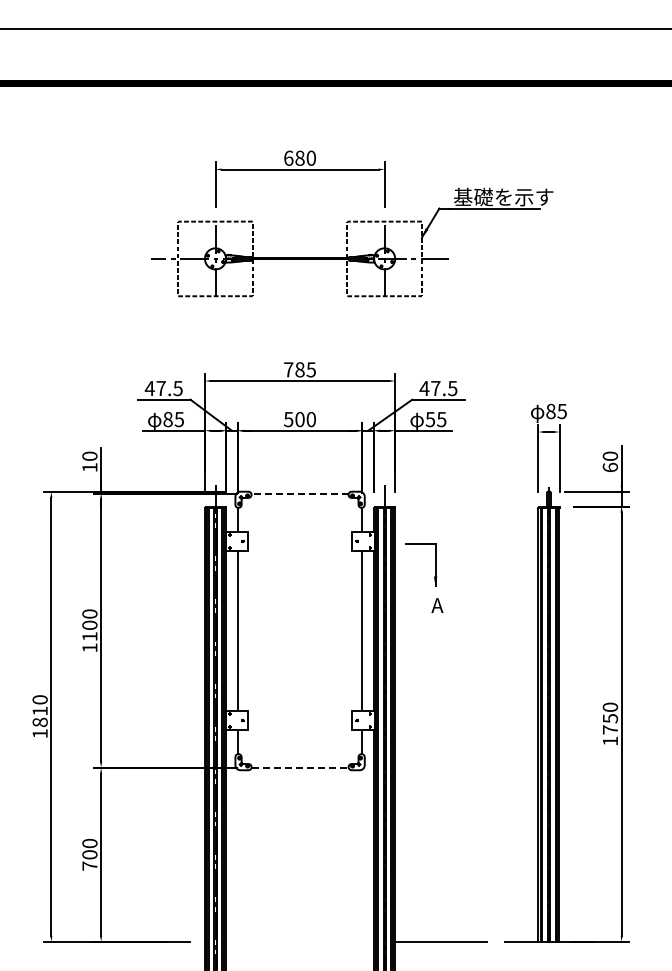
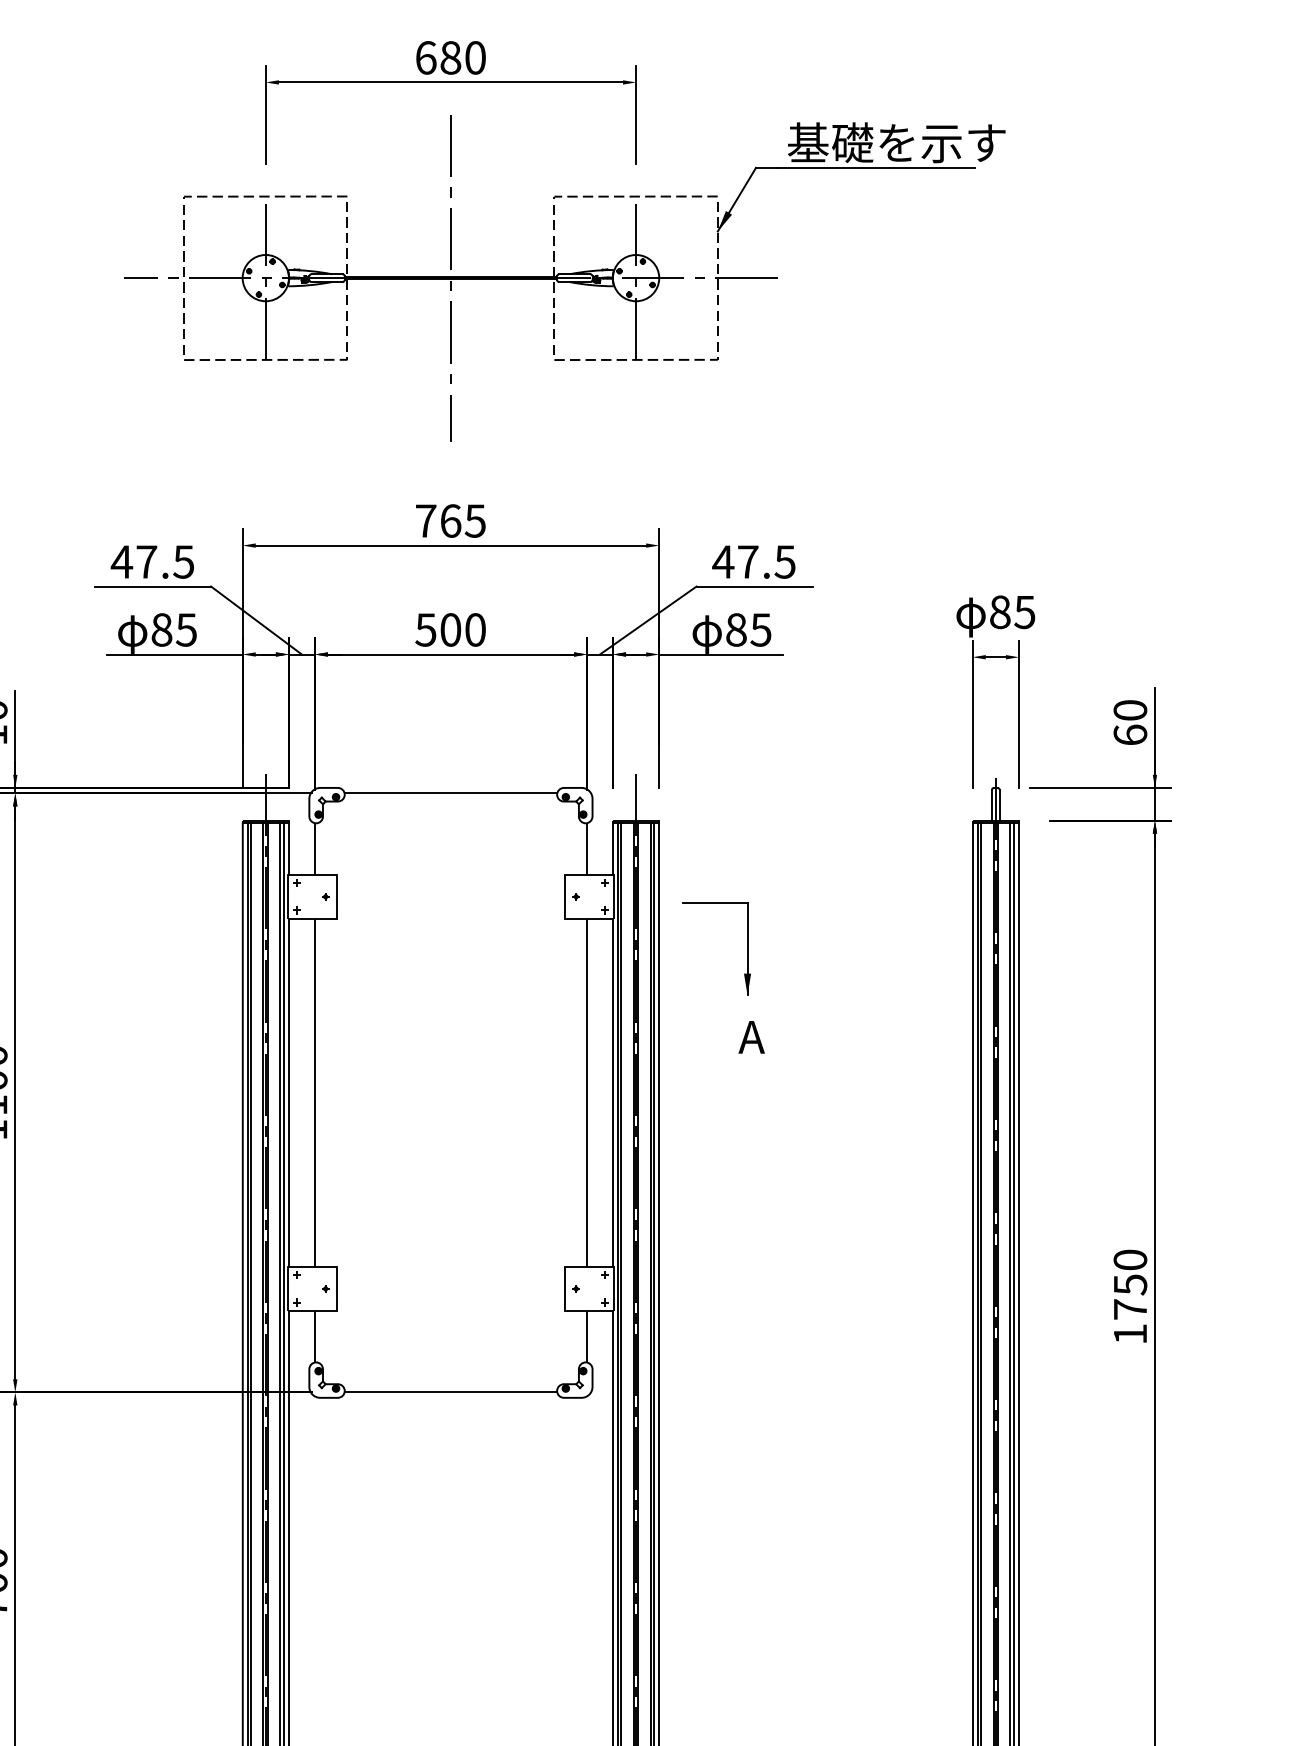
line: (300, 258) -> (451, 277), added
text: (299, 369) -> (449, 520), 785 -> 765
text: (430, 419) -> (736, 629), 55 -> 85
line: (300, 494) -> (451, 794), dashed -> solid
line: (300, 767) -> (451, 1391), dashed -> solid

